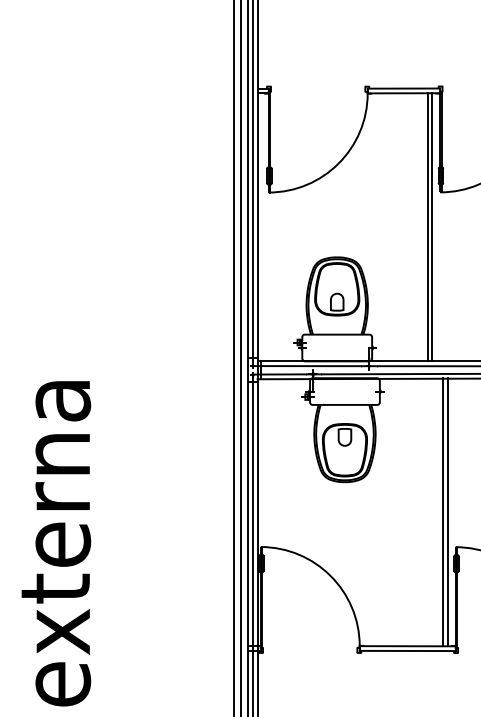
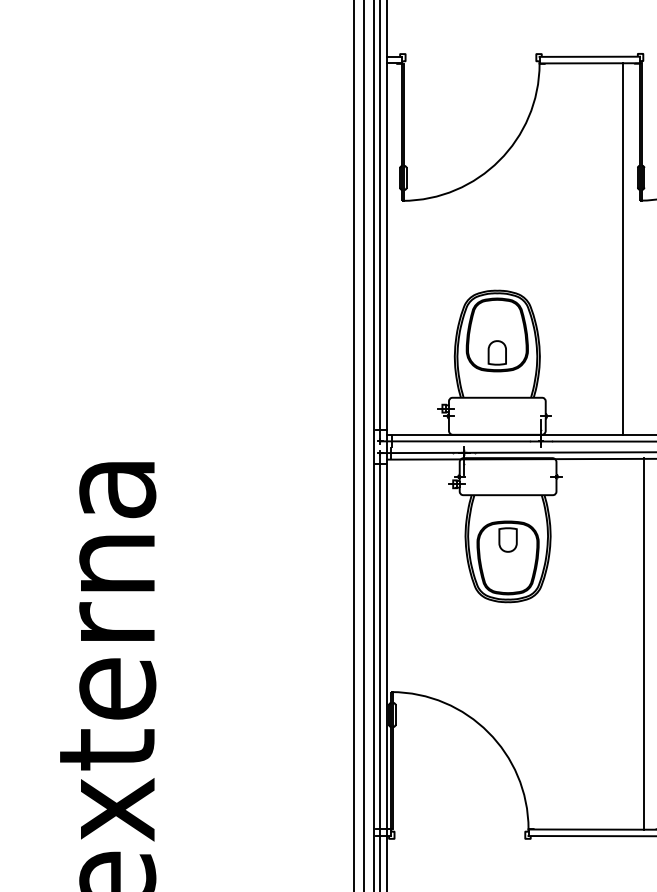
line: (432, 227) -> (629, 249), removed
line: (447, 512) -> (650, 644), removed

